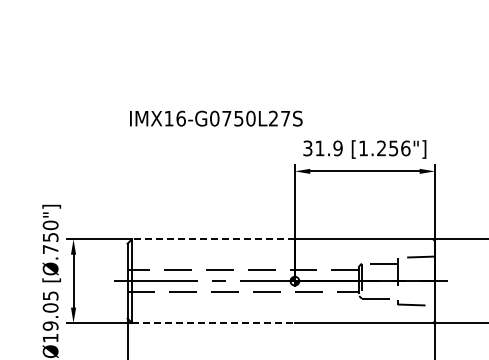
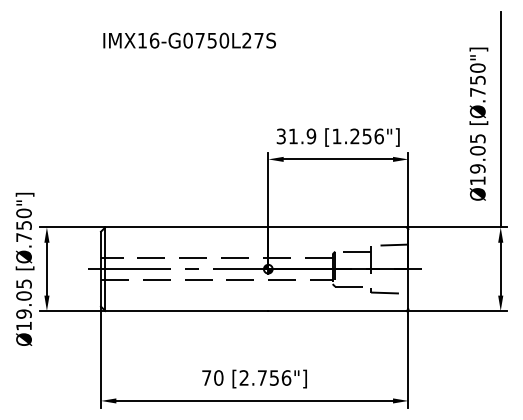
text: (216, 118) -> (189, 40), moved
line: (213, 239) -> (186, 227), dashed -> solid
line: (214, 323) -> (187, 311), dashed -> solid

